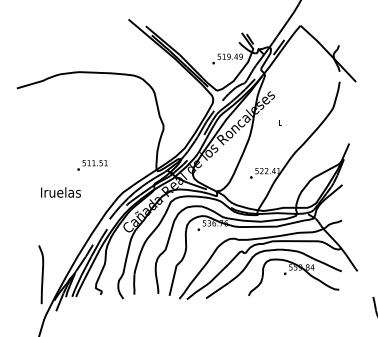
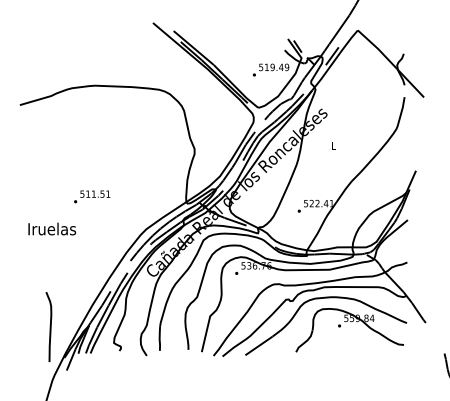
text: (92, 165) -> (92, 196), moved
text: (60, 192) -> (51, 229), moved

